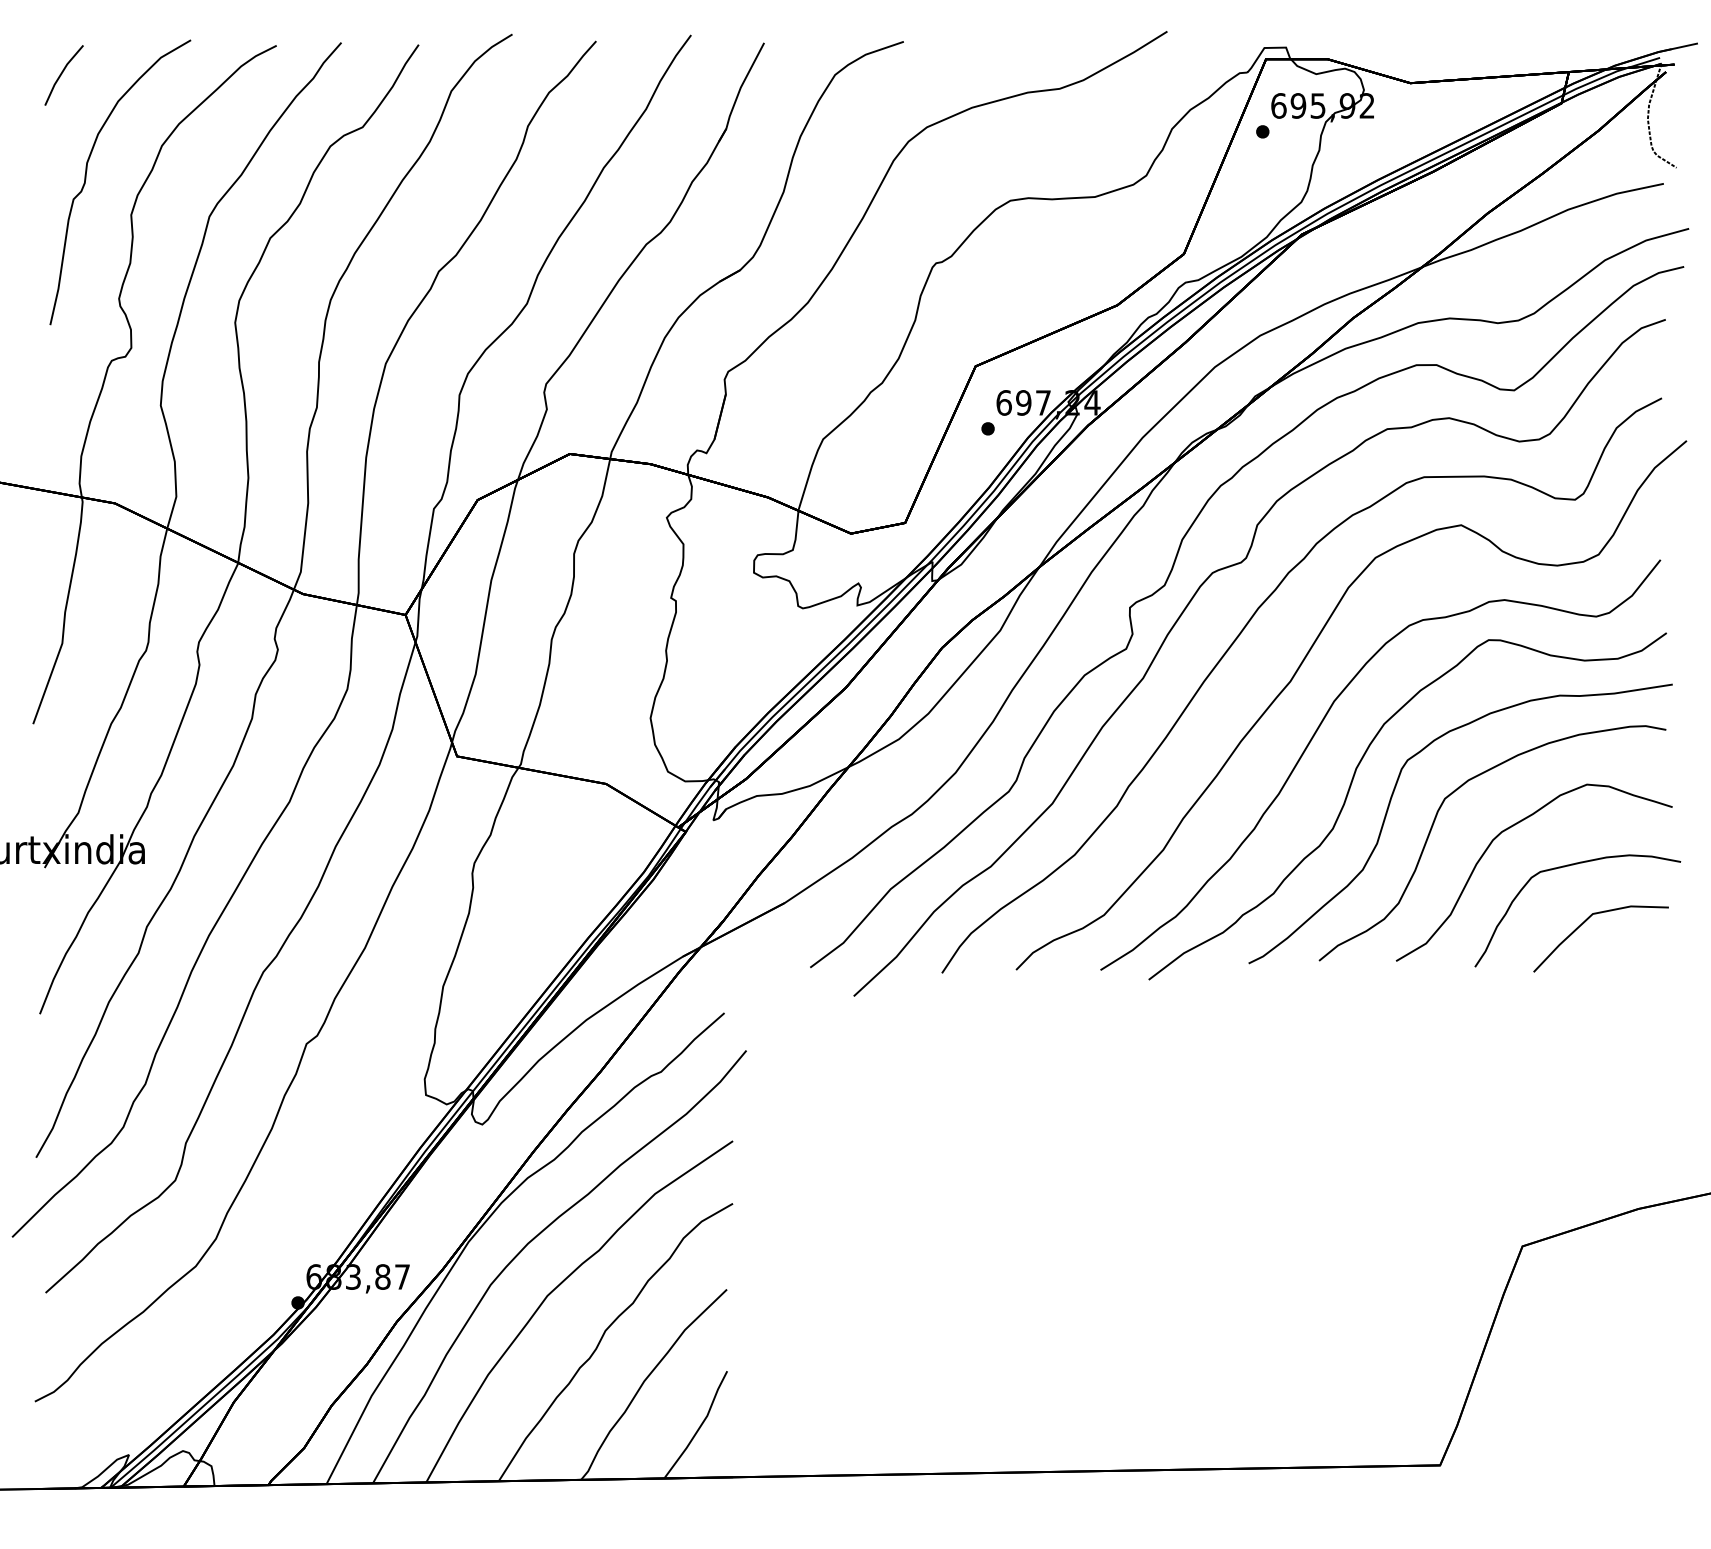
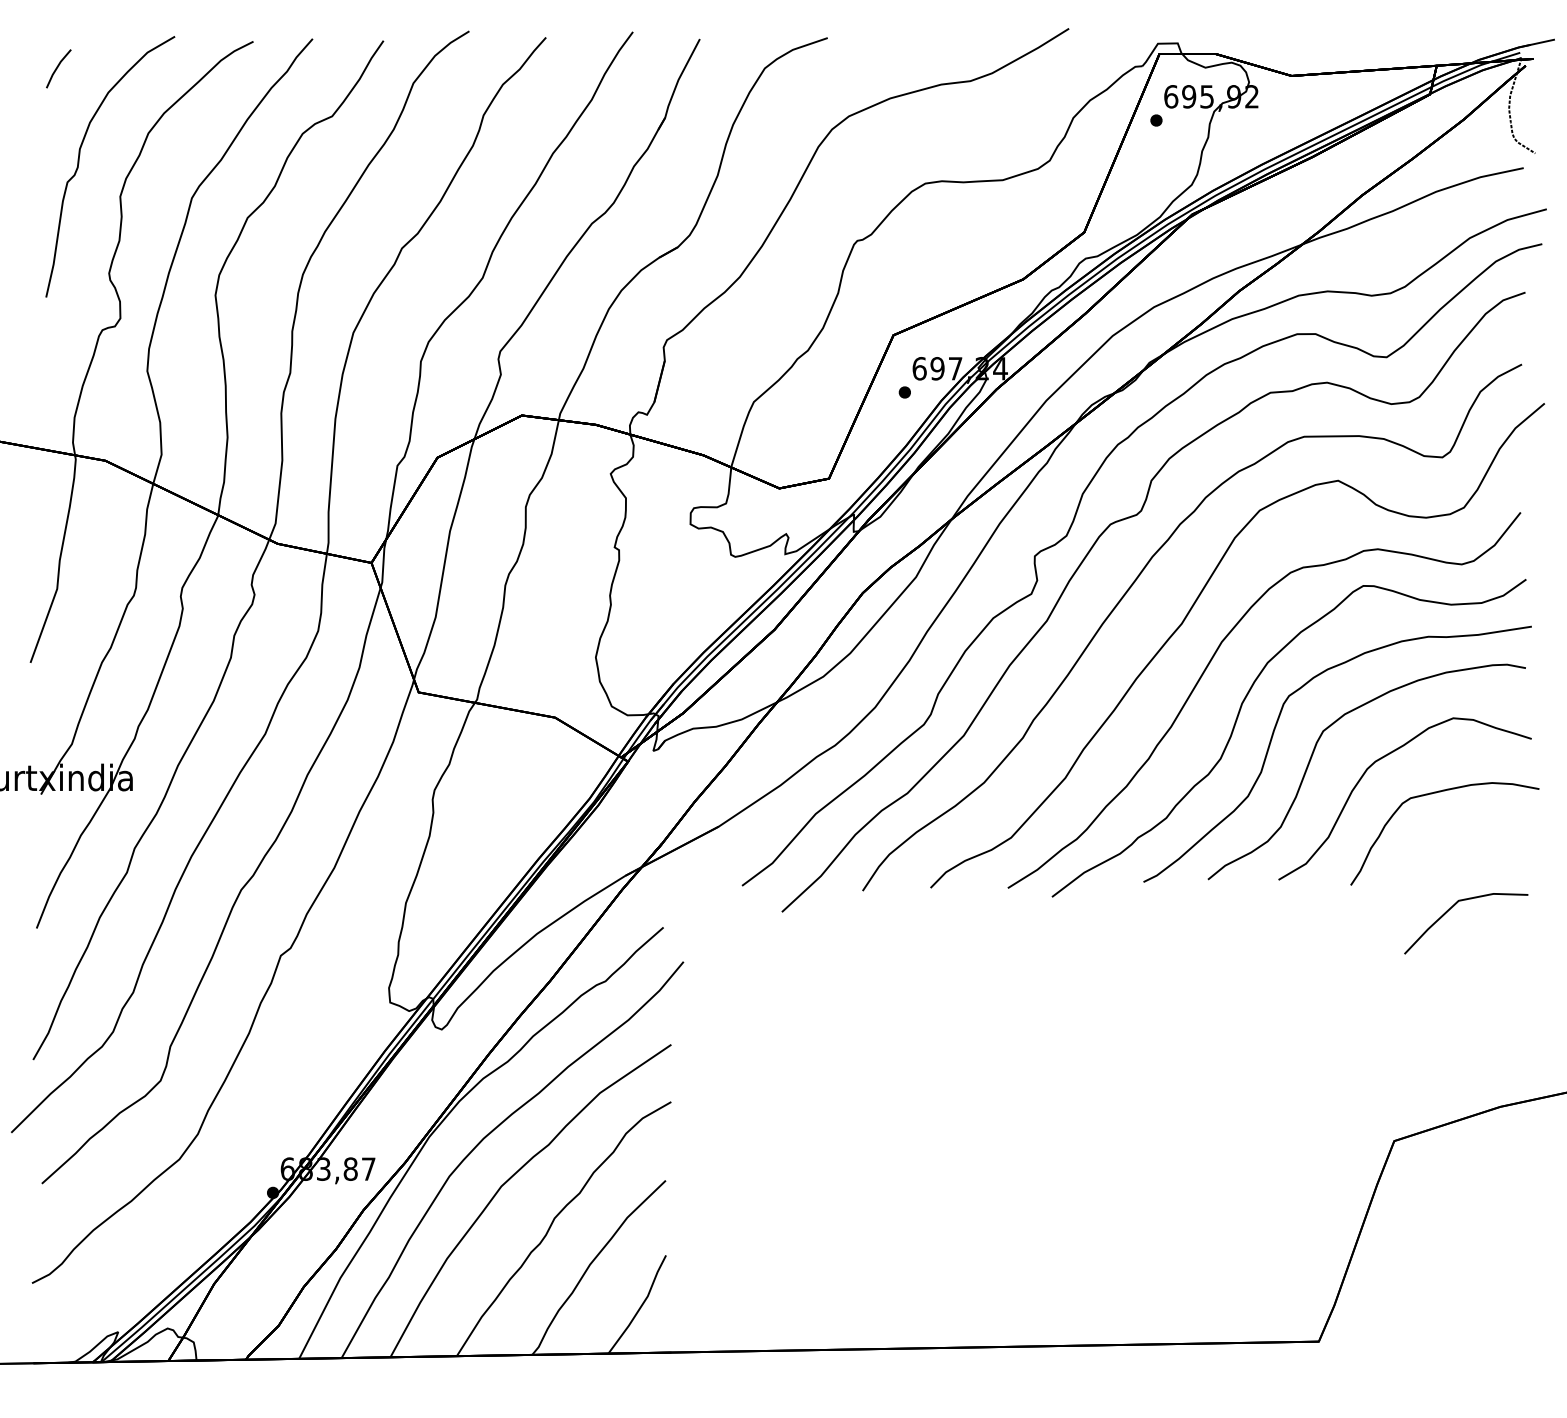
part: (63, 75) -> (58, 68), size x0.7
part: (1585, 922) -> (1451, 908), moved

